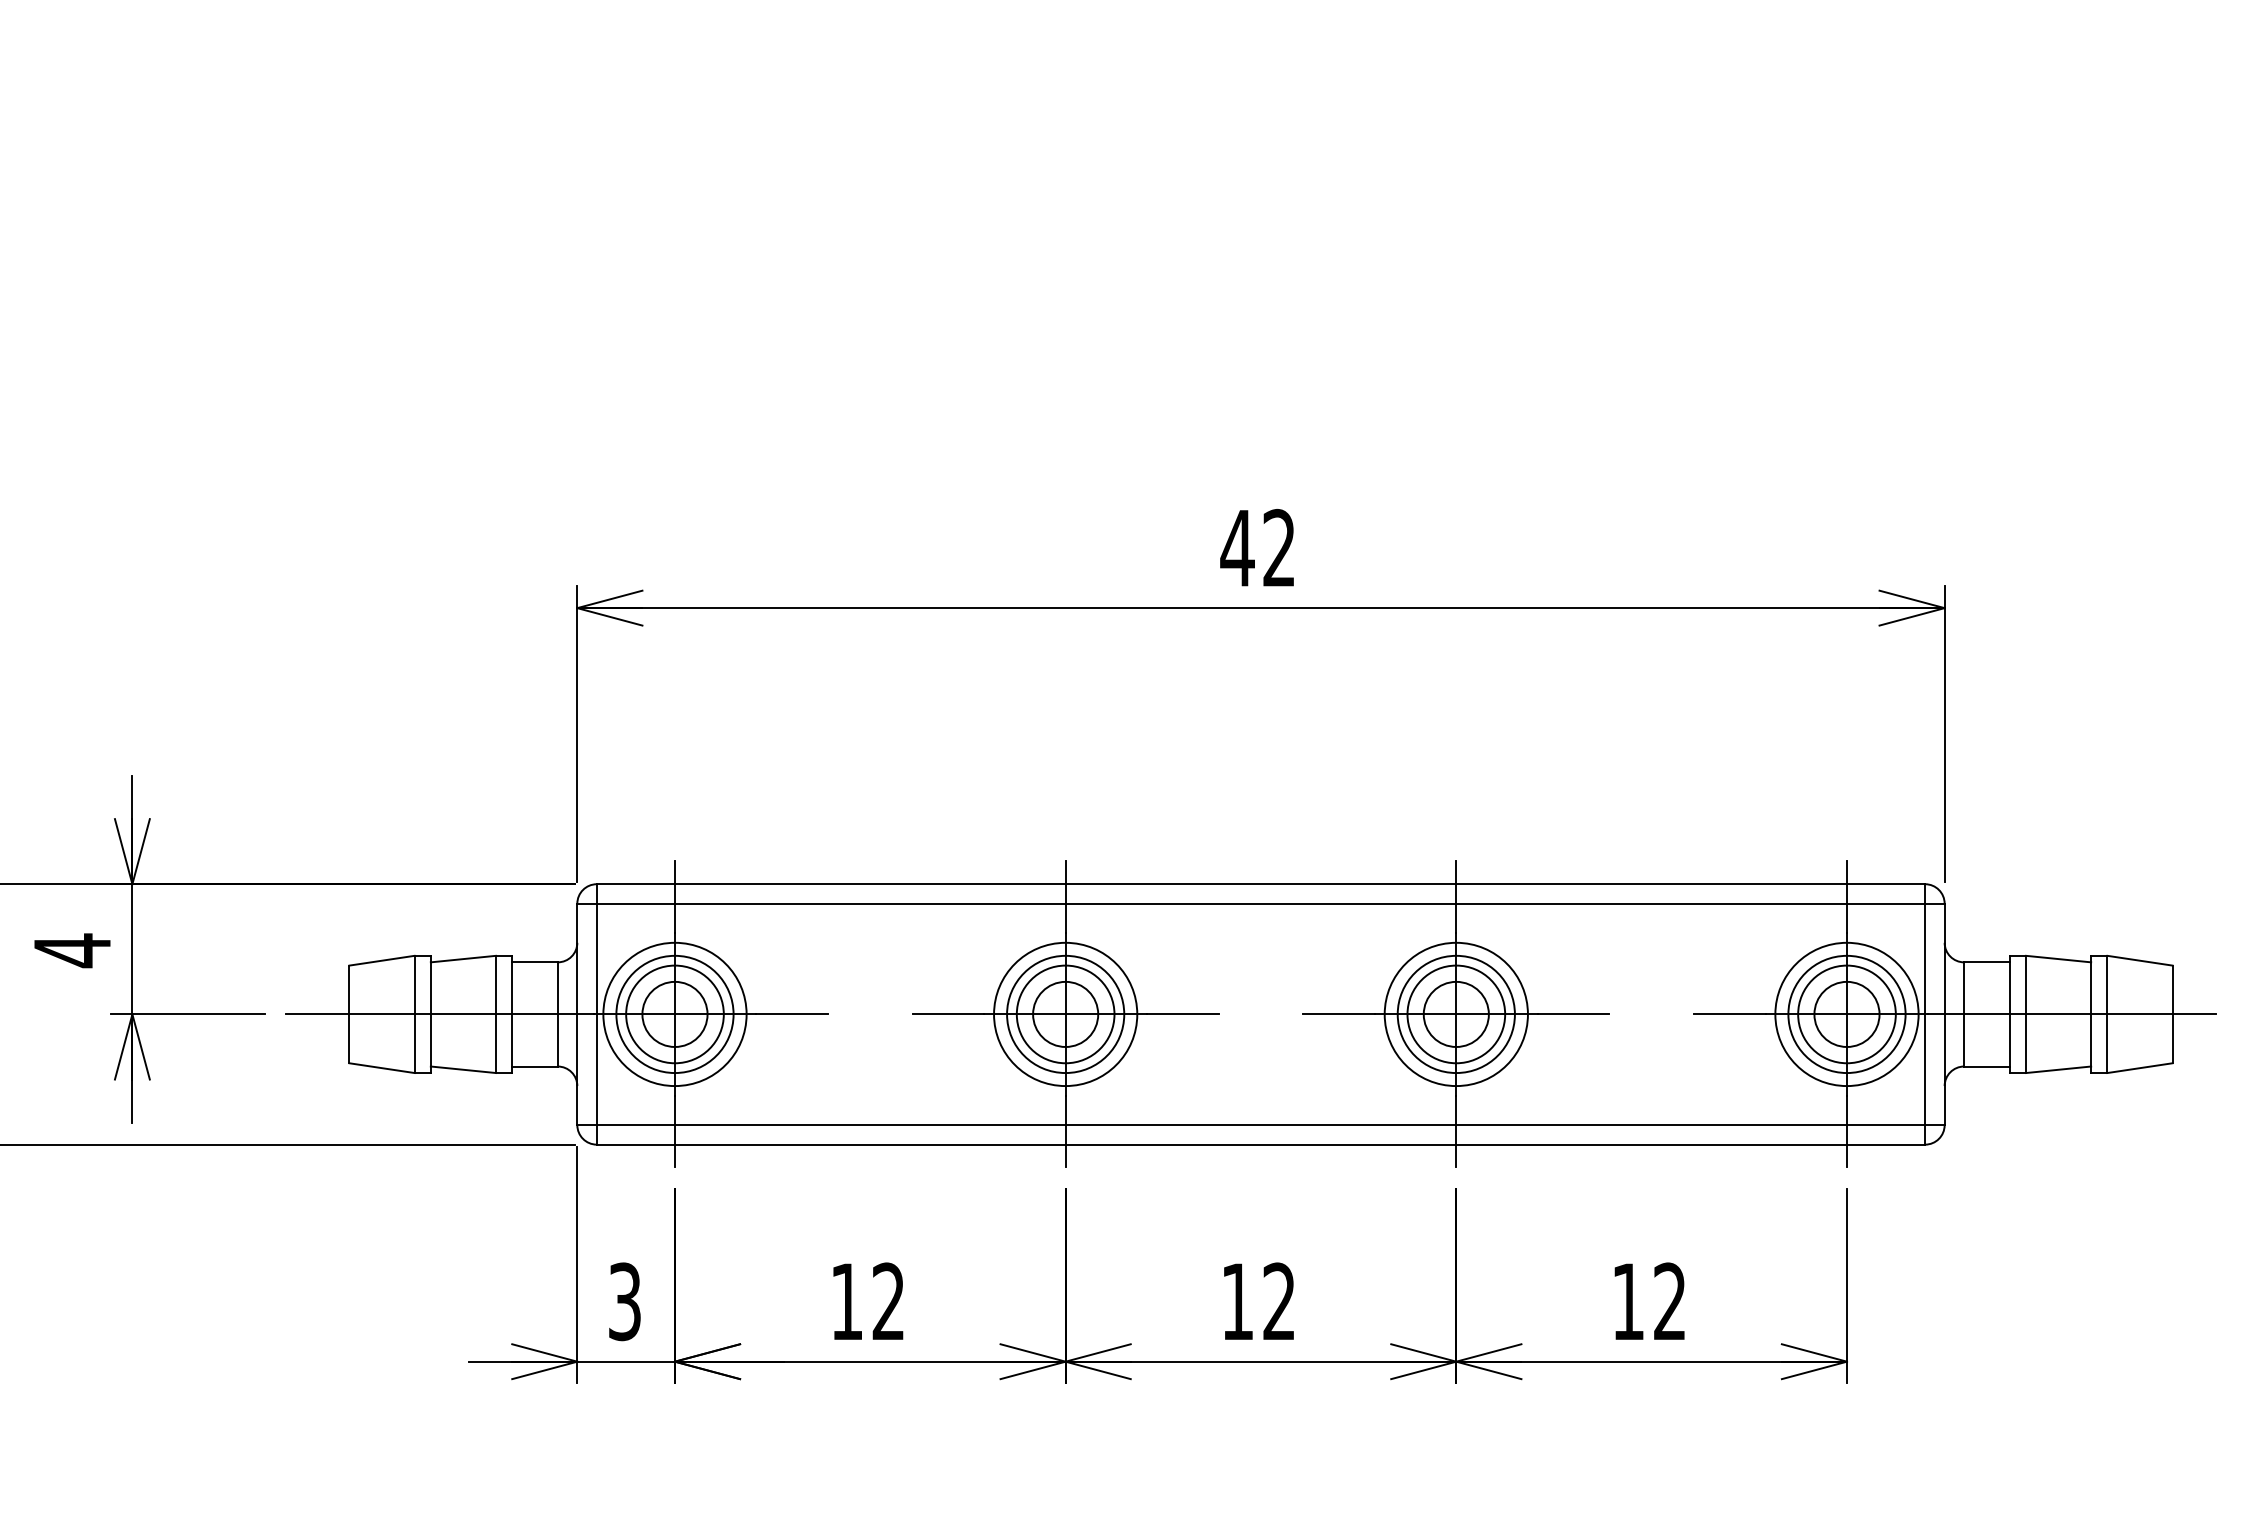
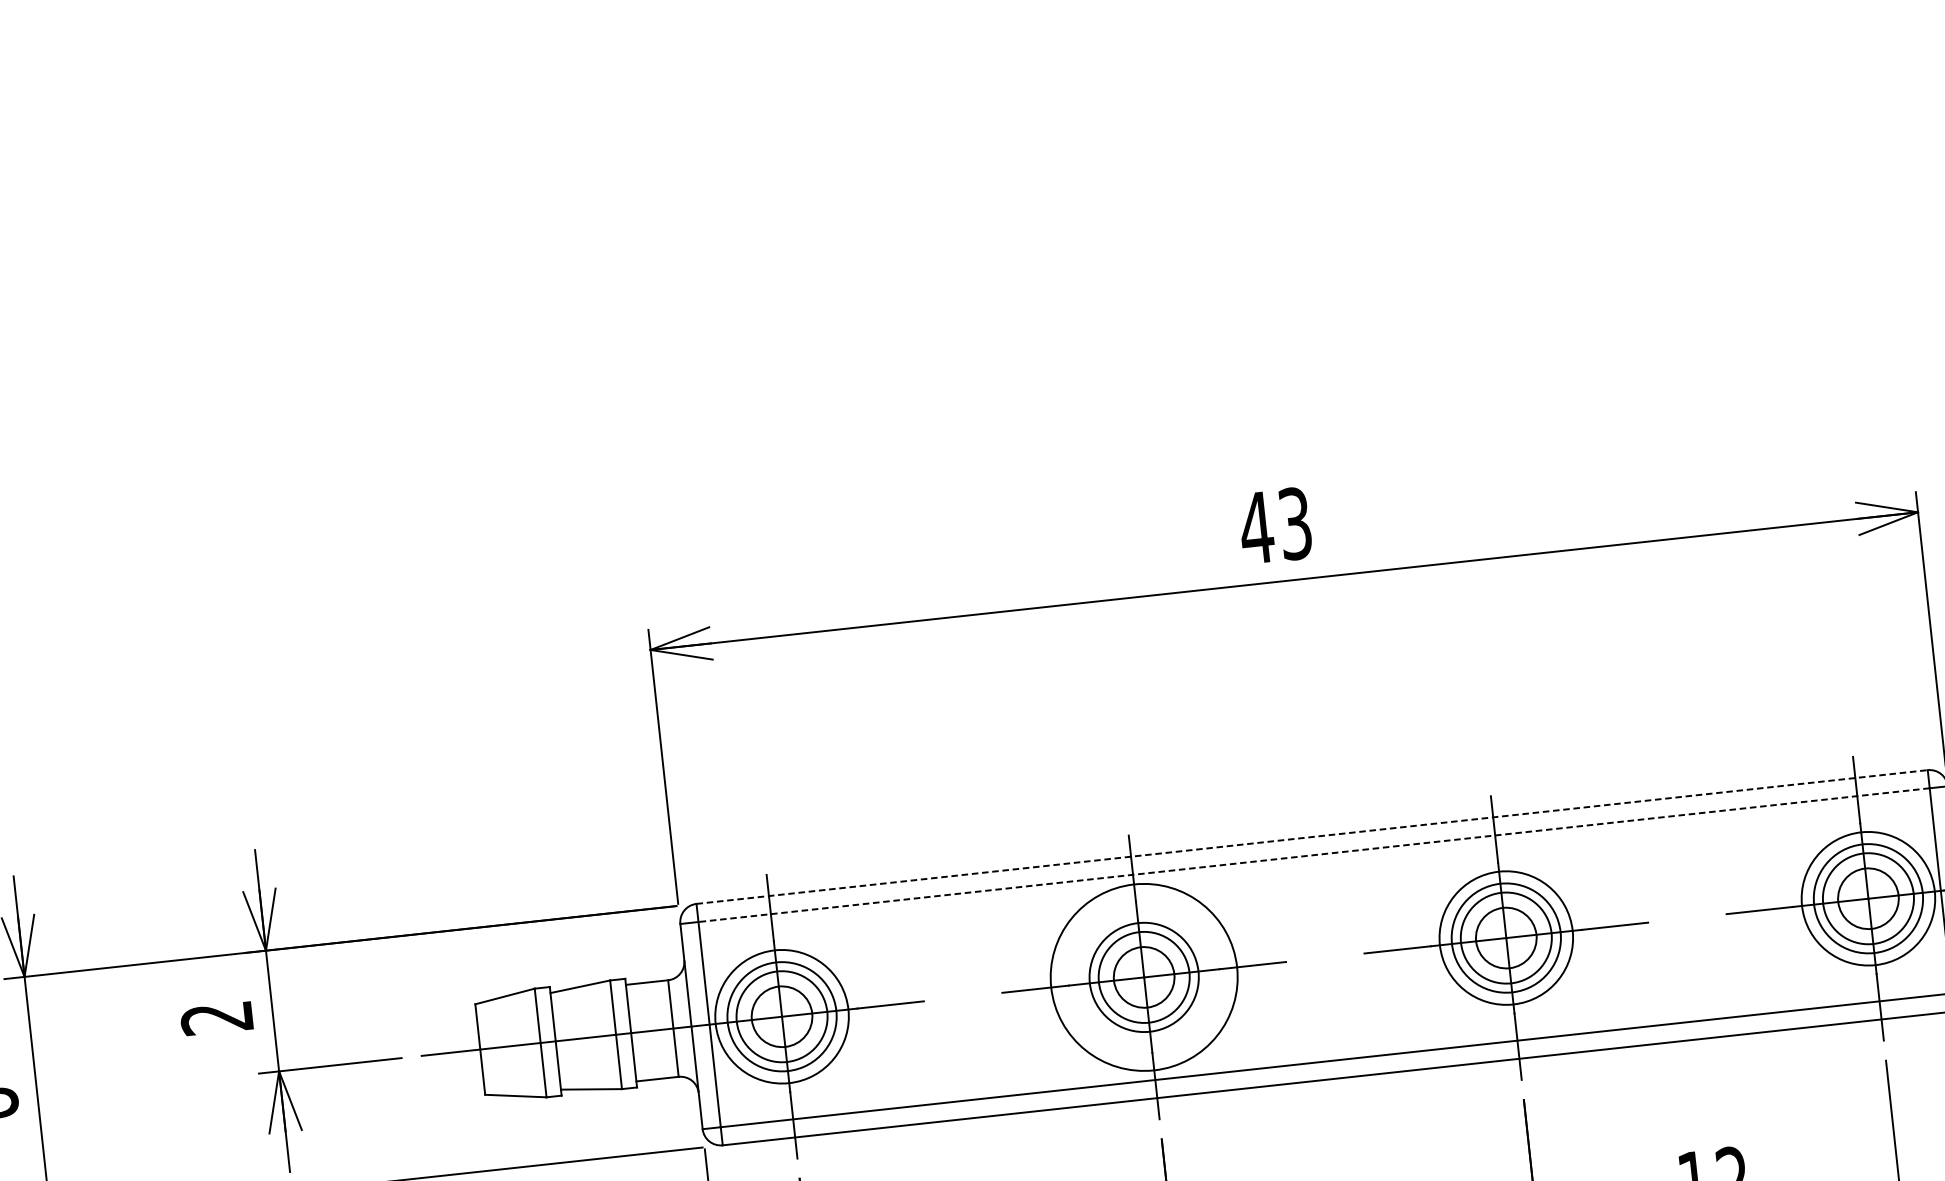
text: (1279, 548) -> (1295, 523), 42 -> 43
line: (1261, 884) -> (1312, 837), solid -> dashed
line: (1260, 903) -> (1313, 854), solid -> dashed
text: (71, 950) -> (216, 1018), 4 -> 2
circle: (1065, 1014) -> (1144, 977), size x1.4

